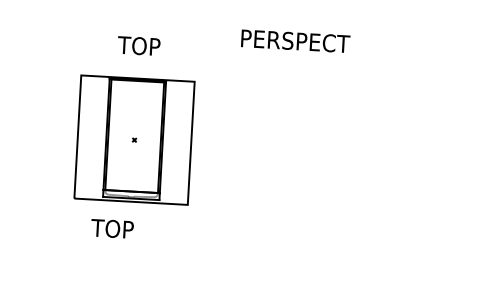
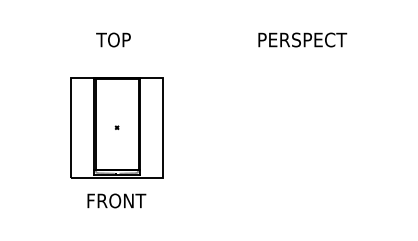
text: (295, 40) -> (302, 39), moved
text: (139, 45) -> (113, 39), moved
text: (127, 229) -> (115, 200), TOP -> FRONT

